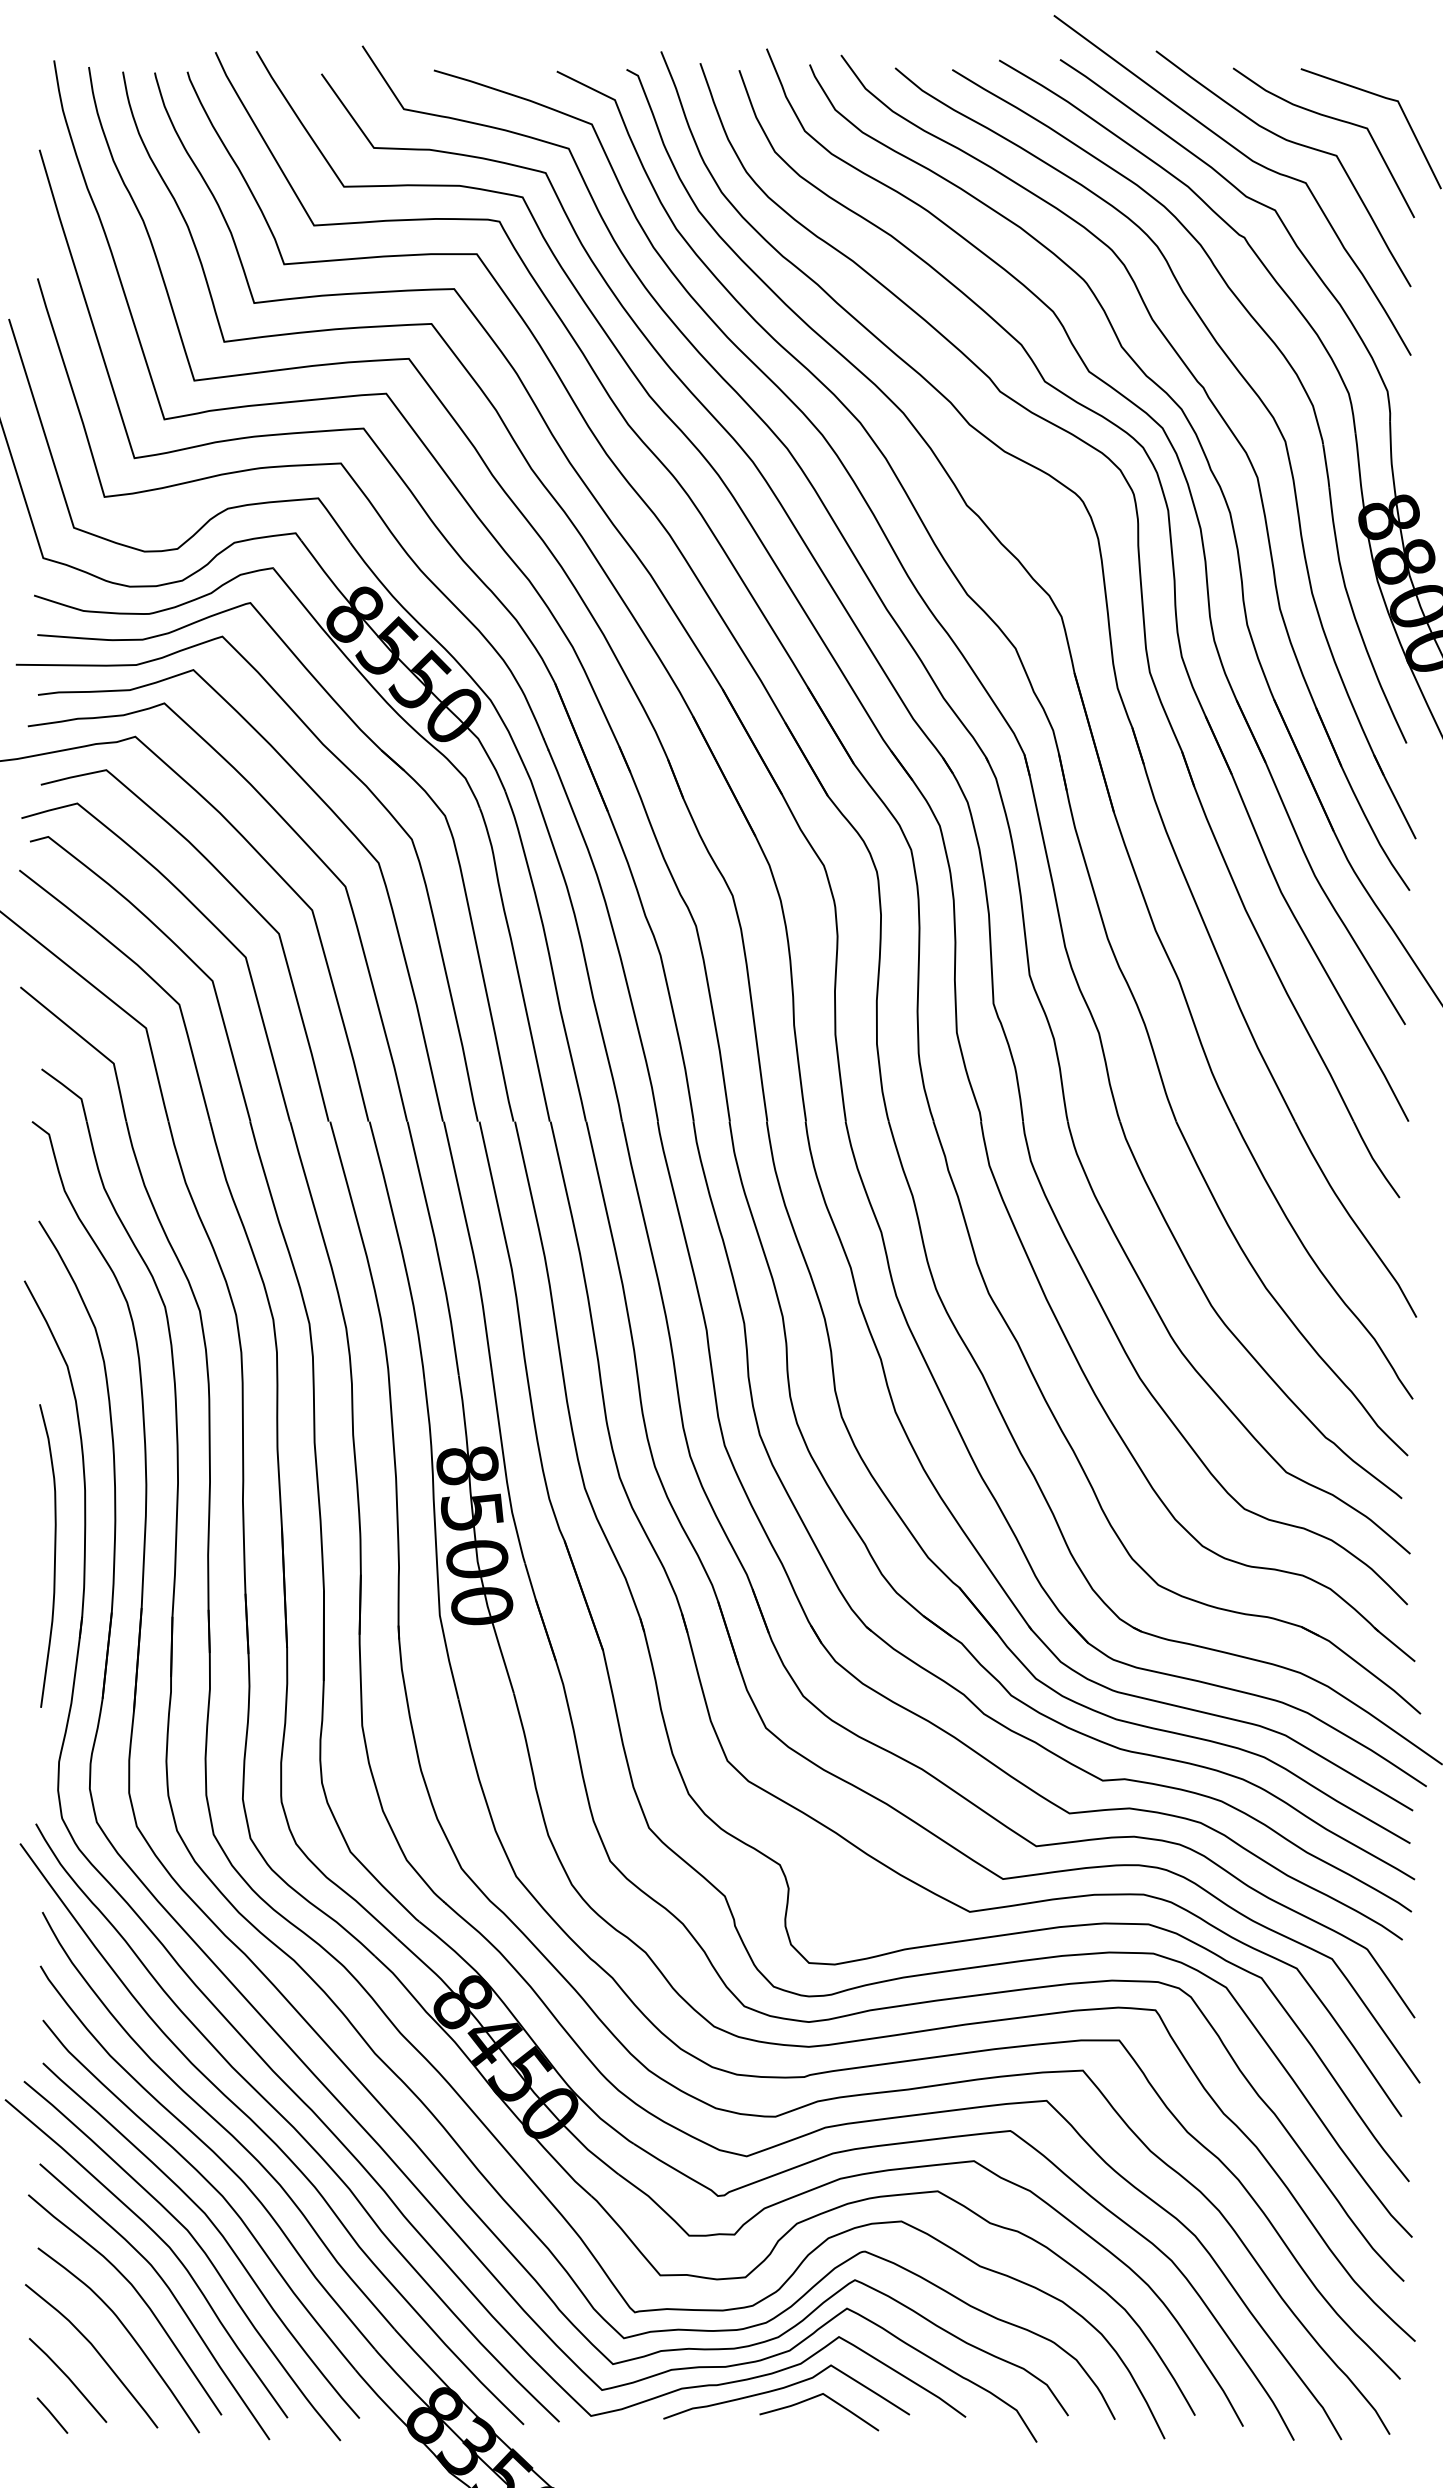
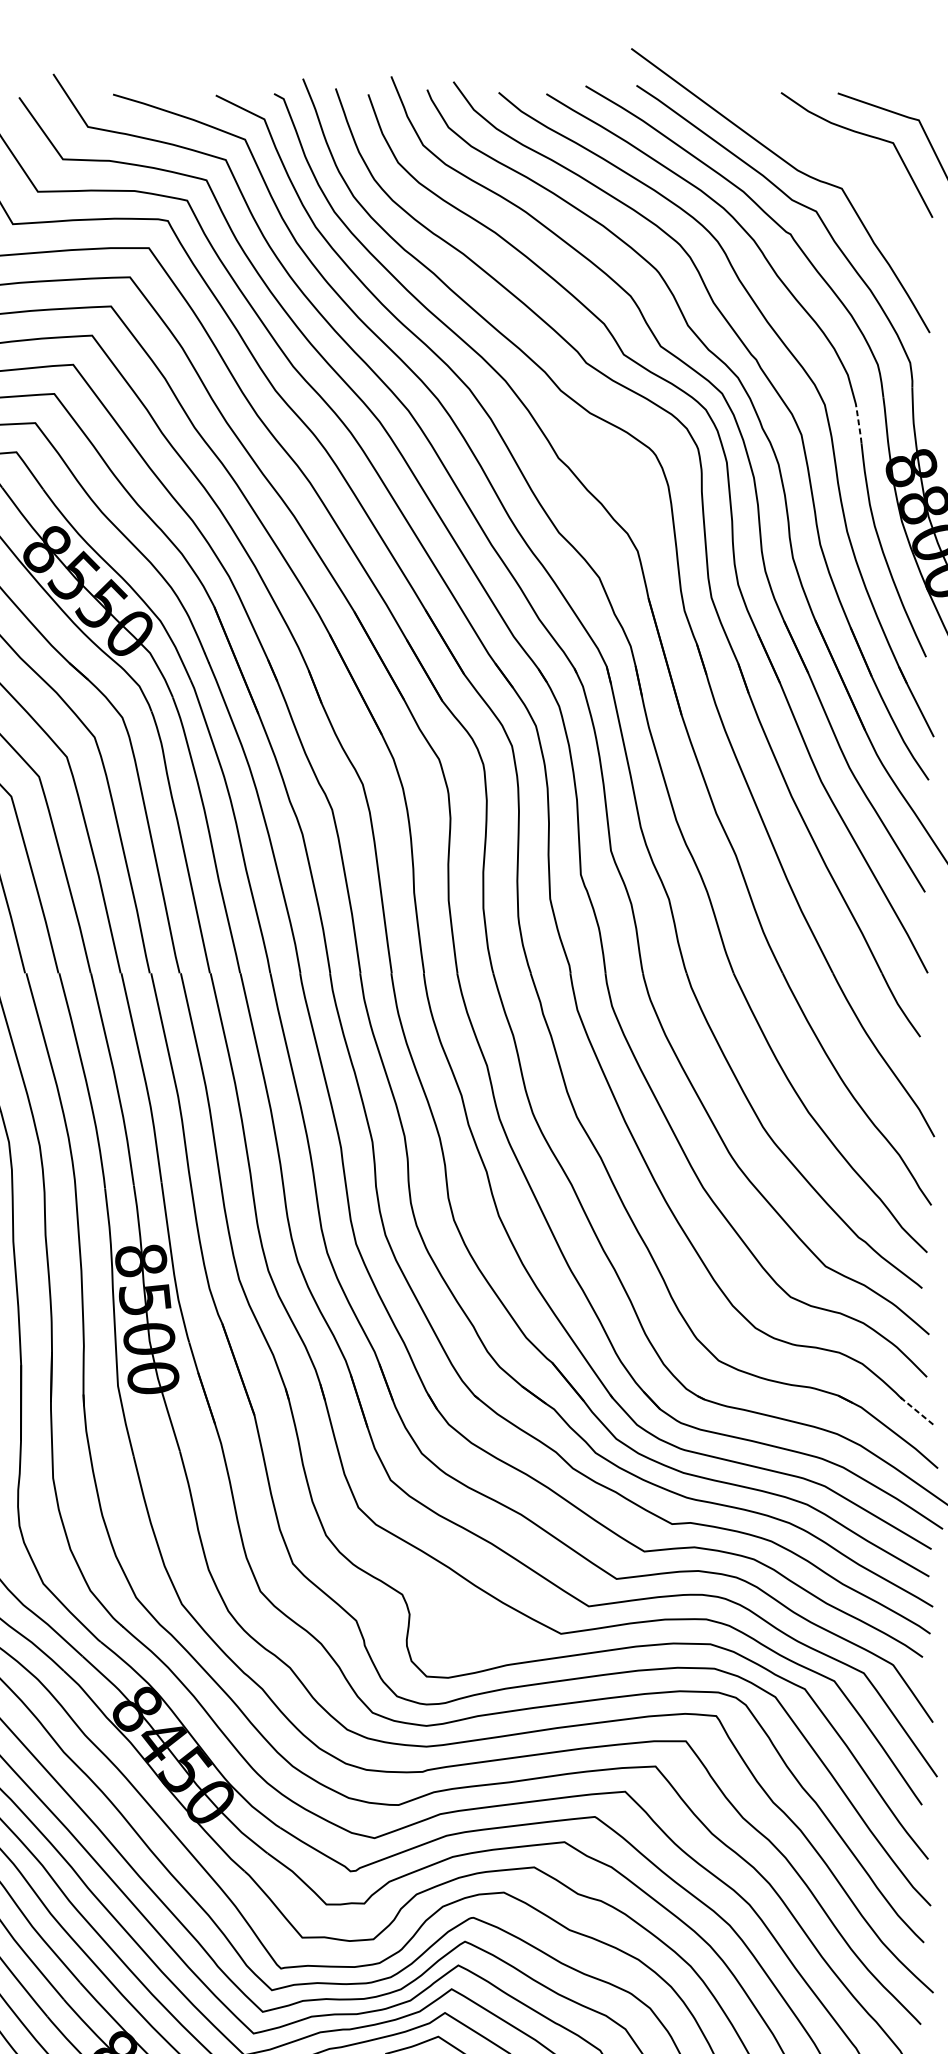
curve: (1292, 143) -> (830, 155), removed
line: (1326, 465) -> (859, 424), solid -> dashed
line: (1393, 1644) -> (915, 1410), solid -> dashed

